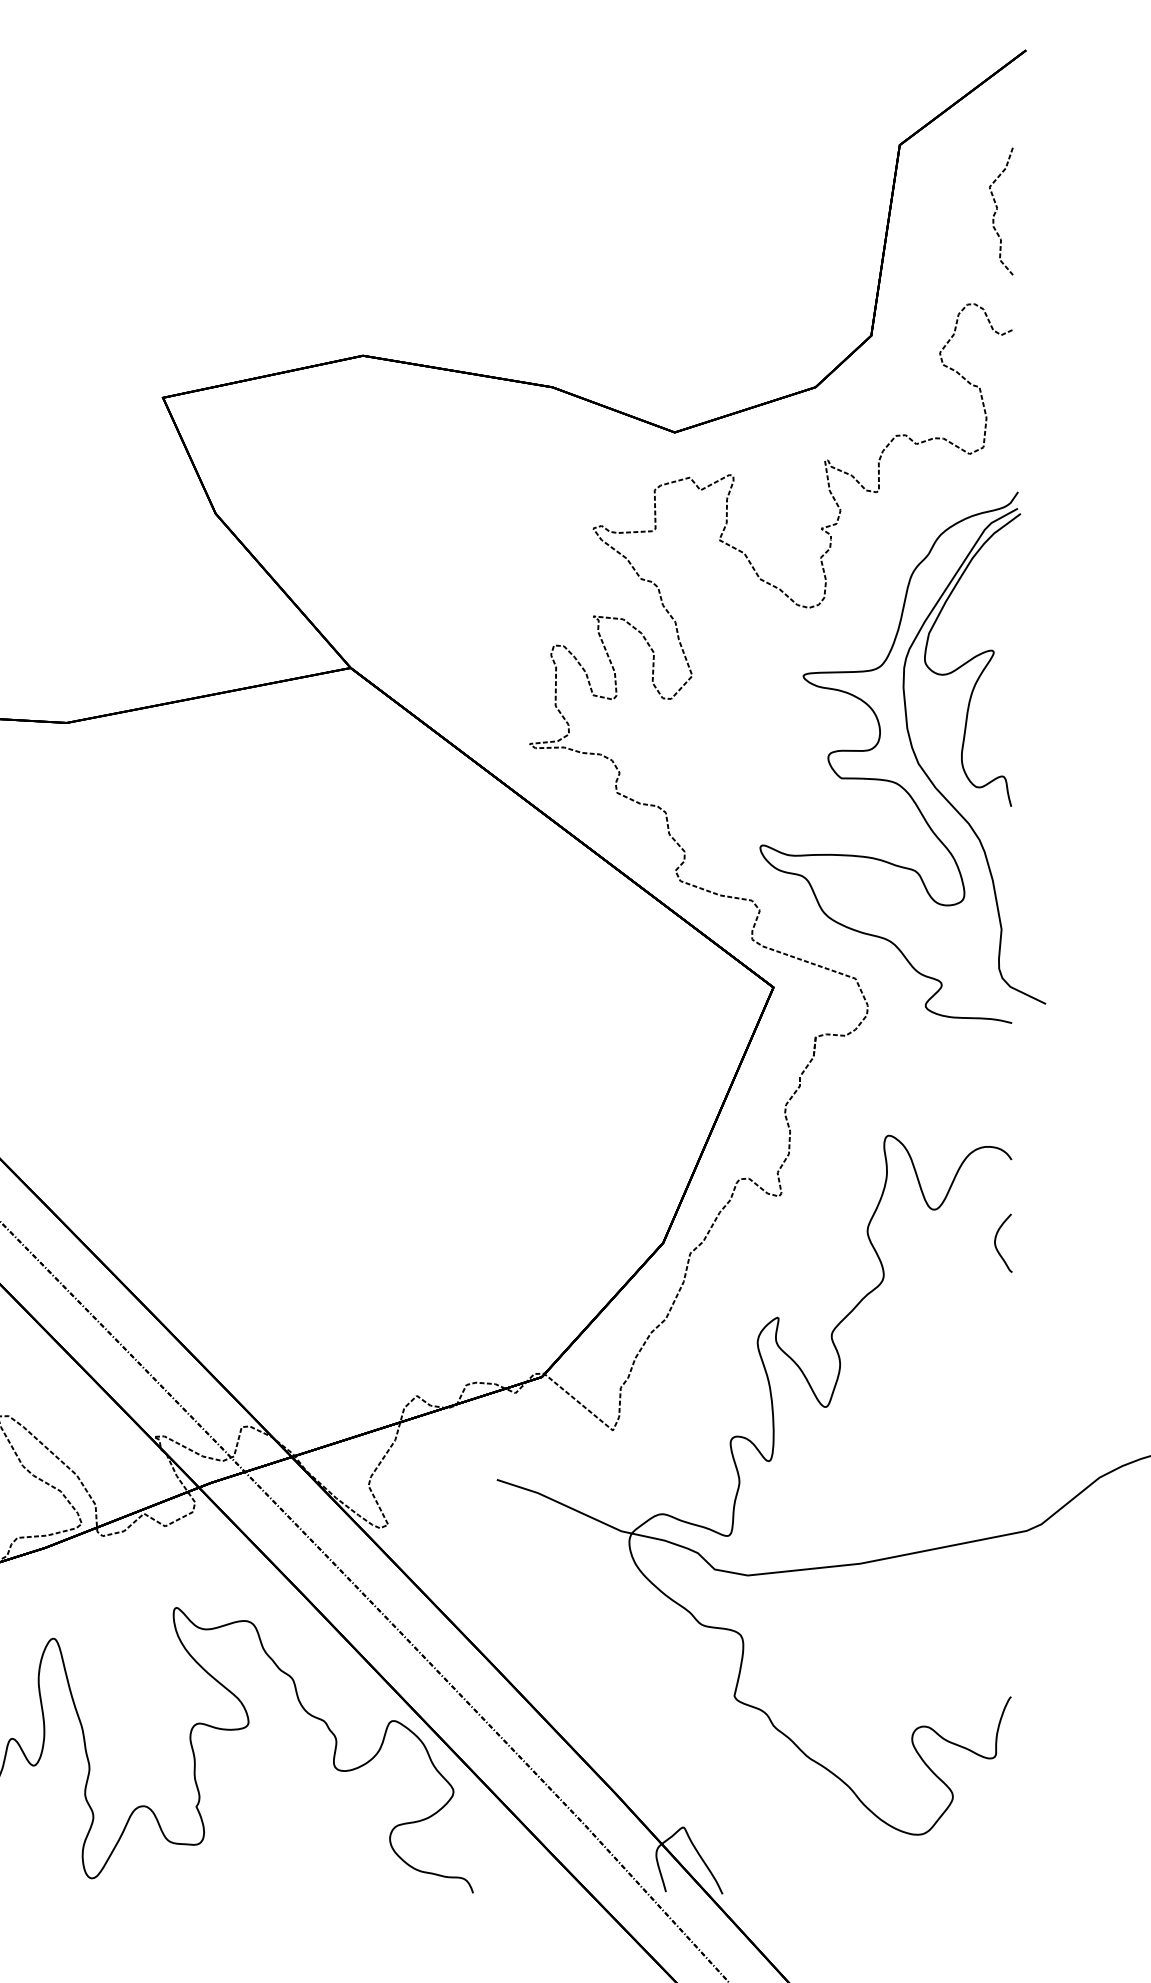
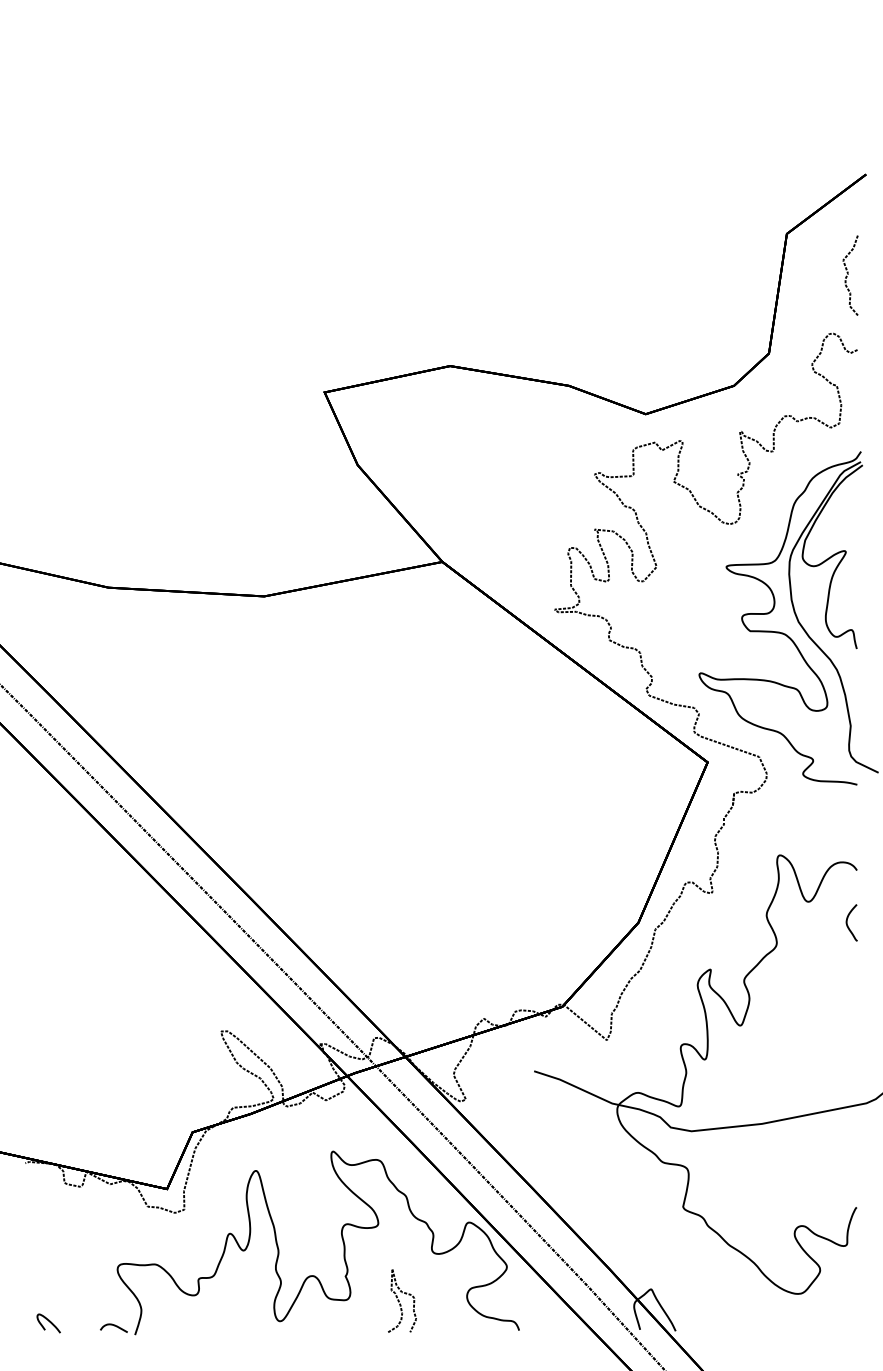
curve: (282, 1845) -> (399, 1300), added

